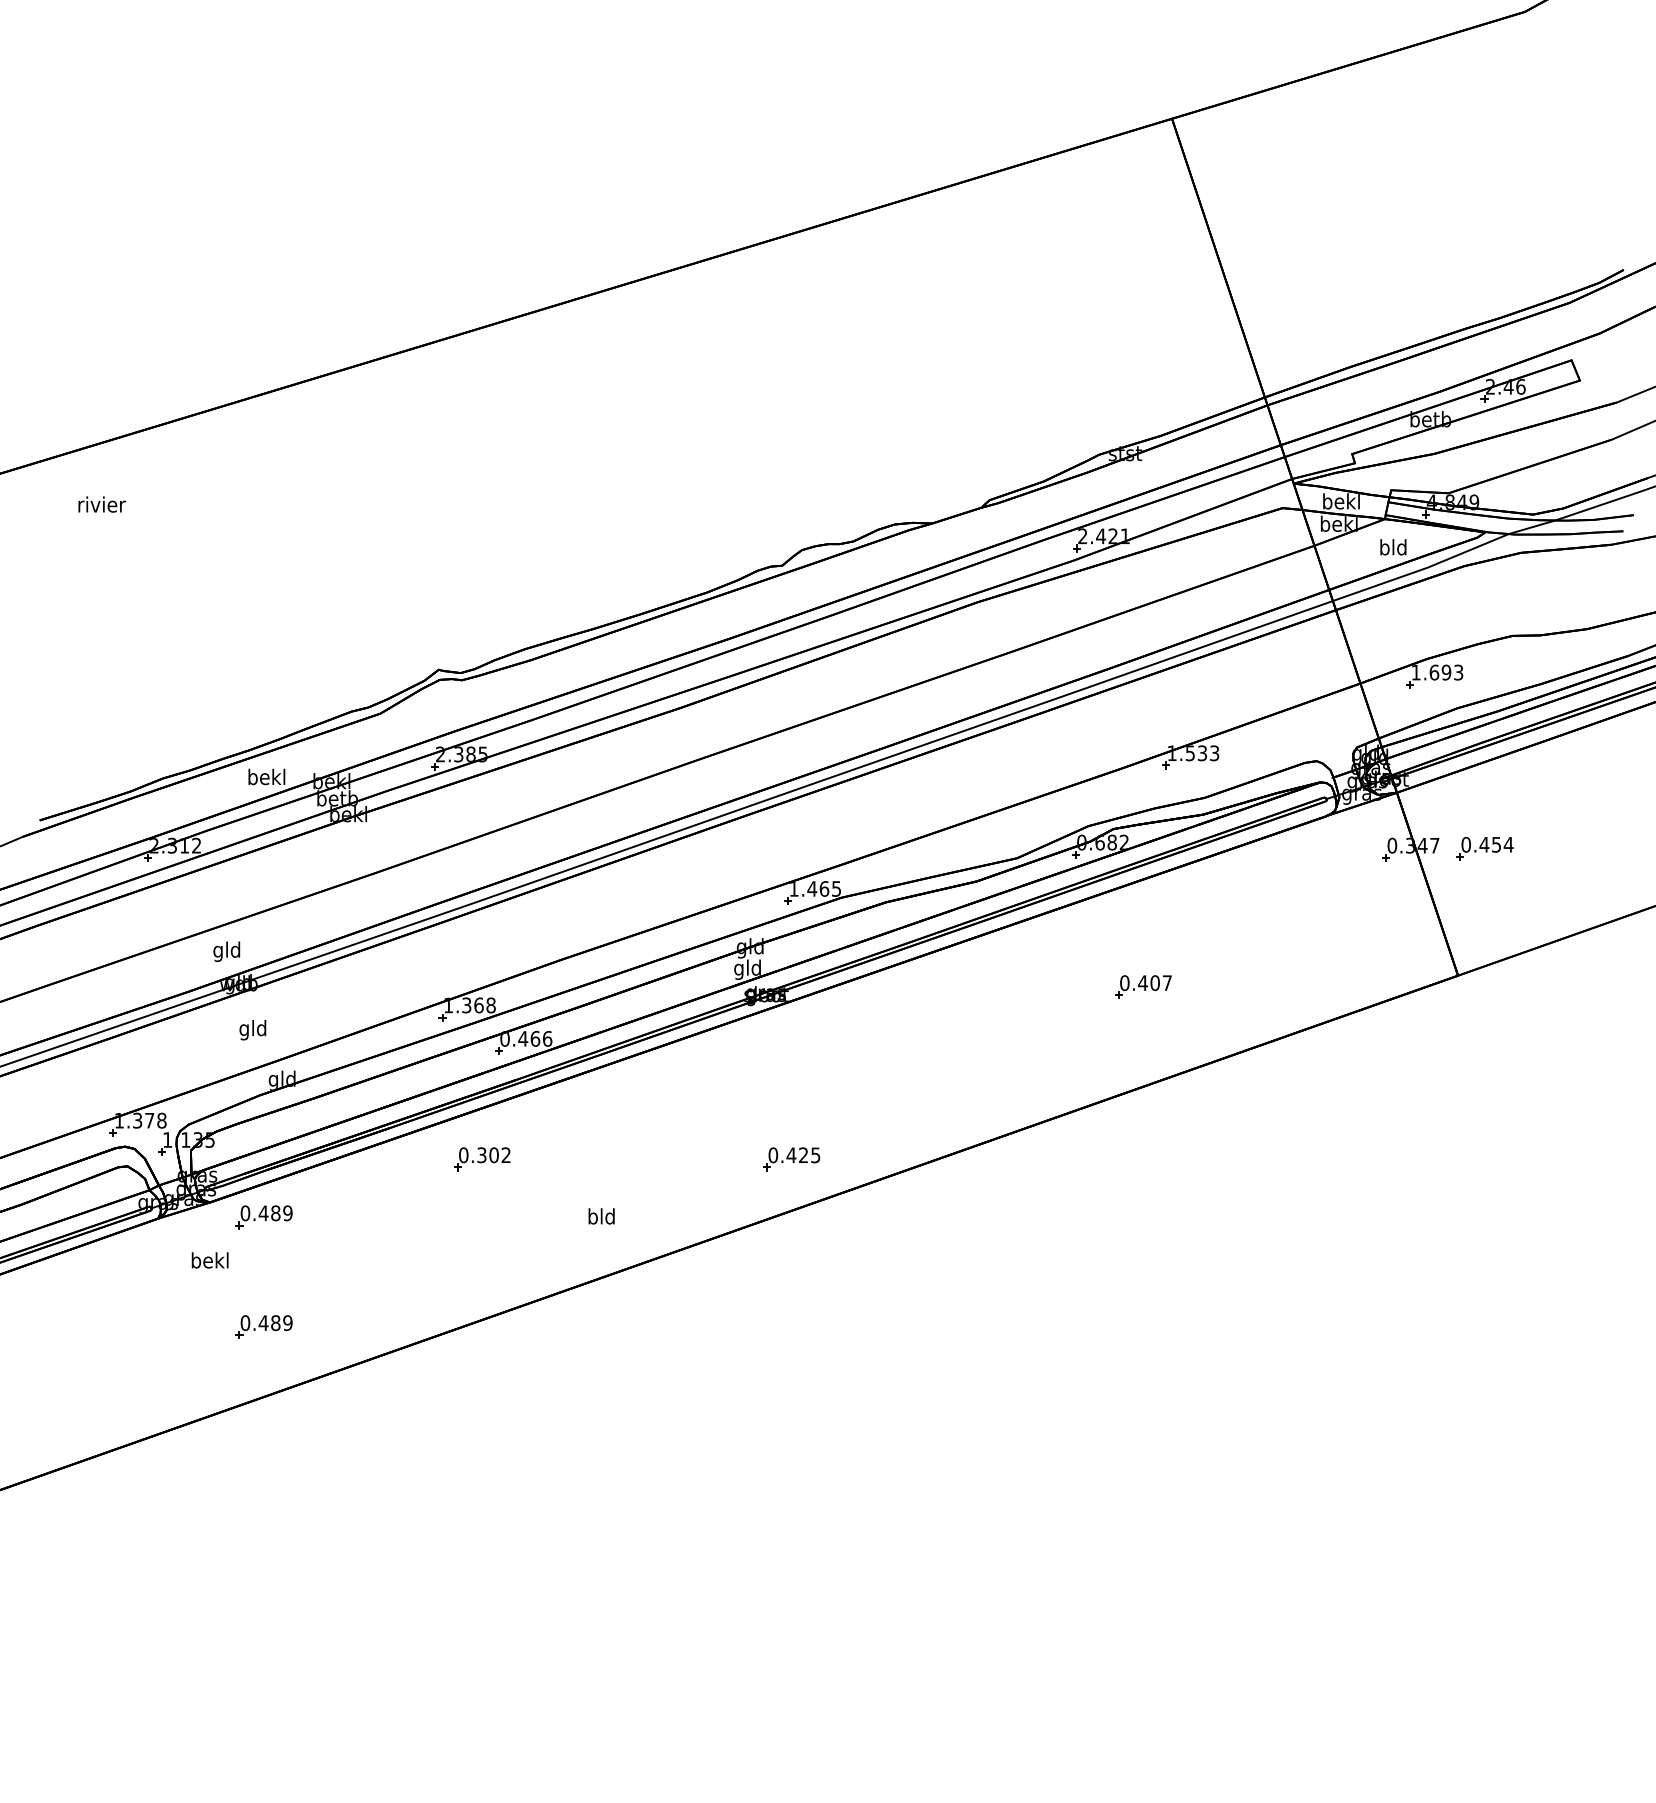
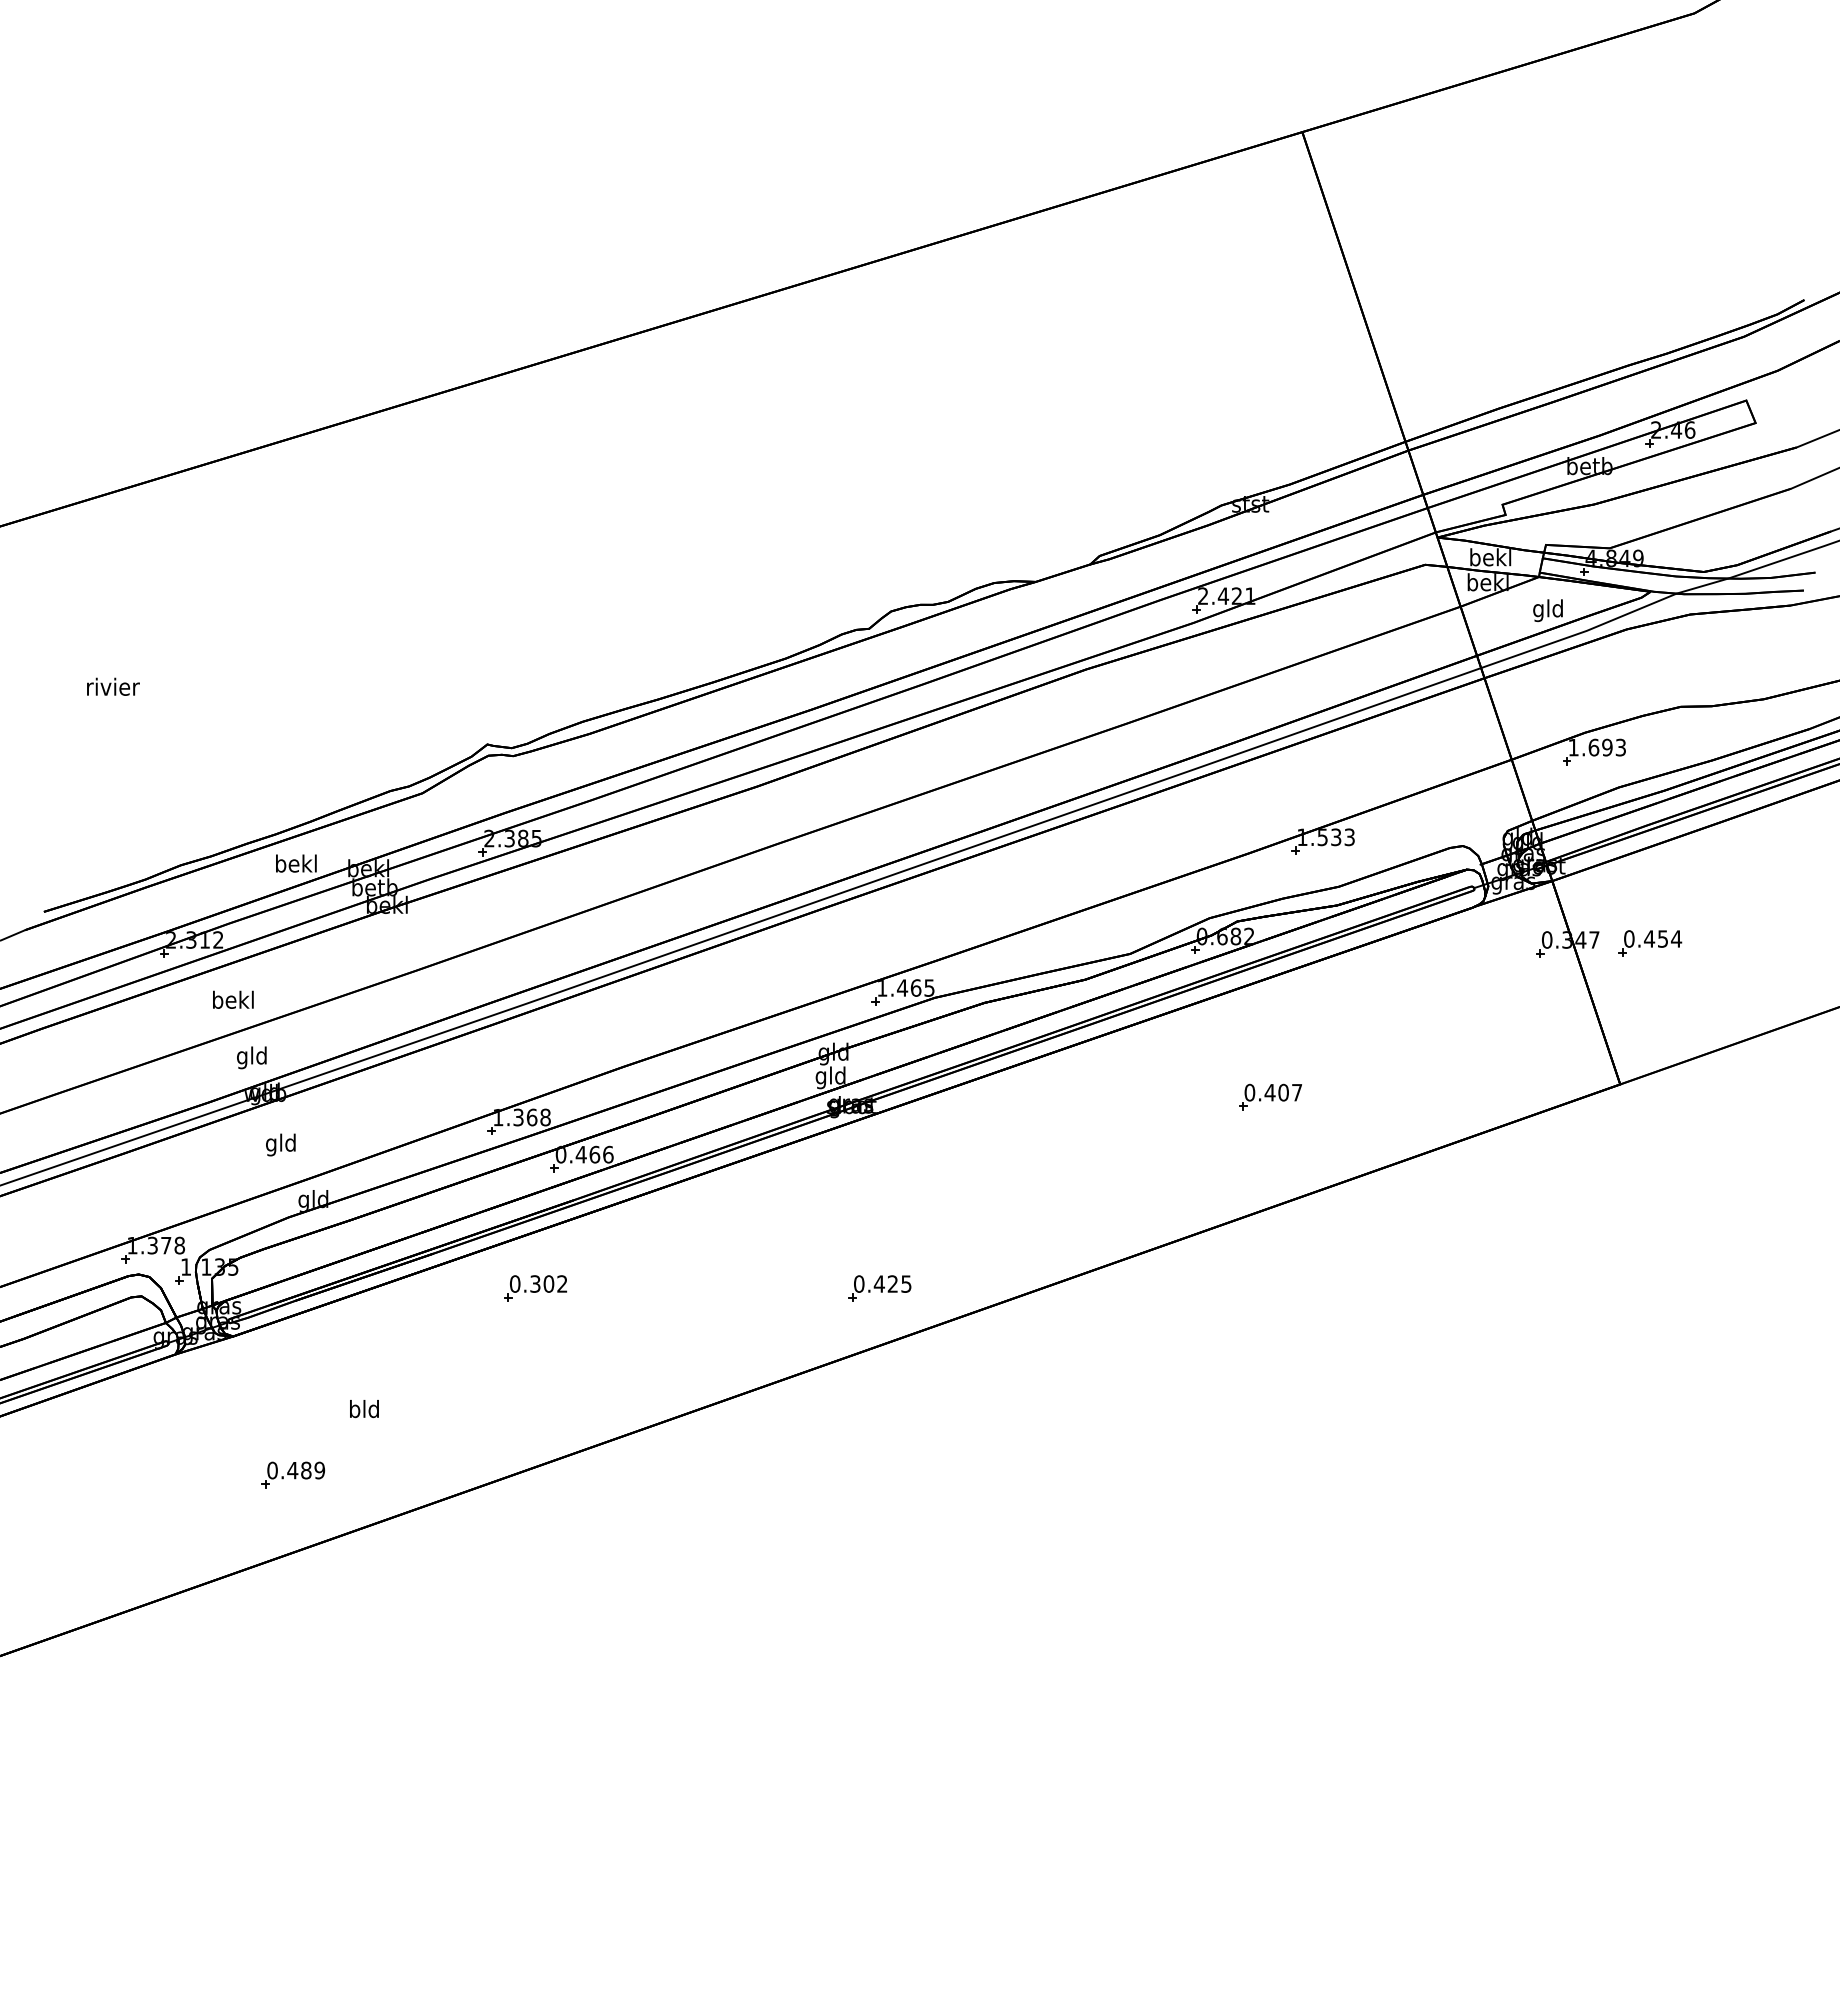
text: (102, 504) -> (113, 686), moved
text: (1384, 549) -> (1538, 610), bld -> gld
part: (264, 1216) -> (293, 1352), removed
text: (601, 1216) -> (364, 1409), moved
text: (210, 1260) -> (233, 999), moved

